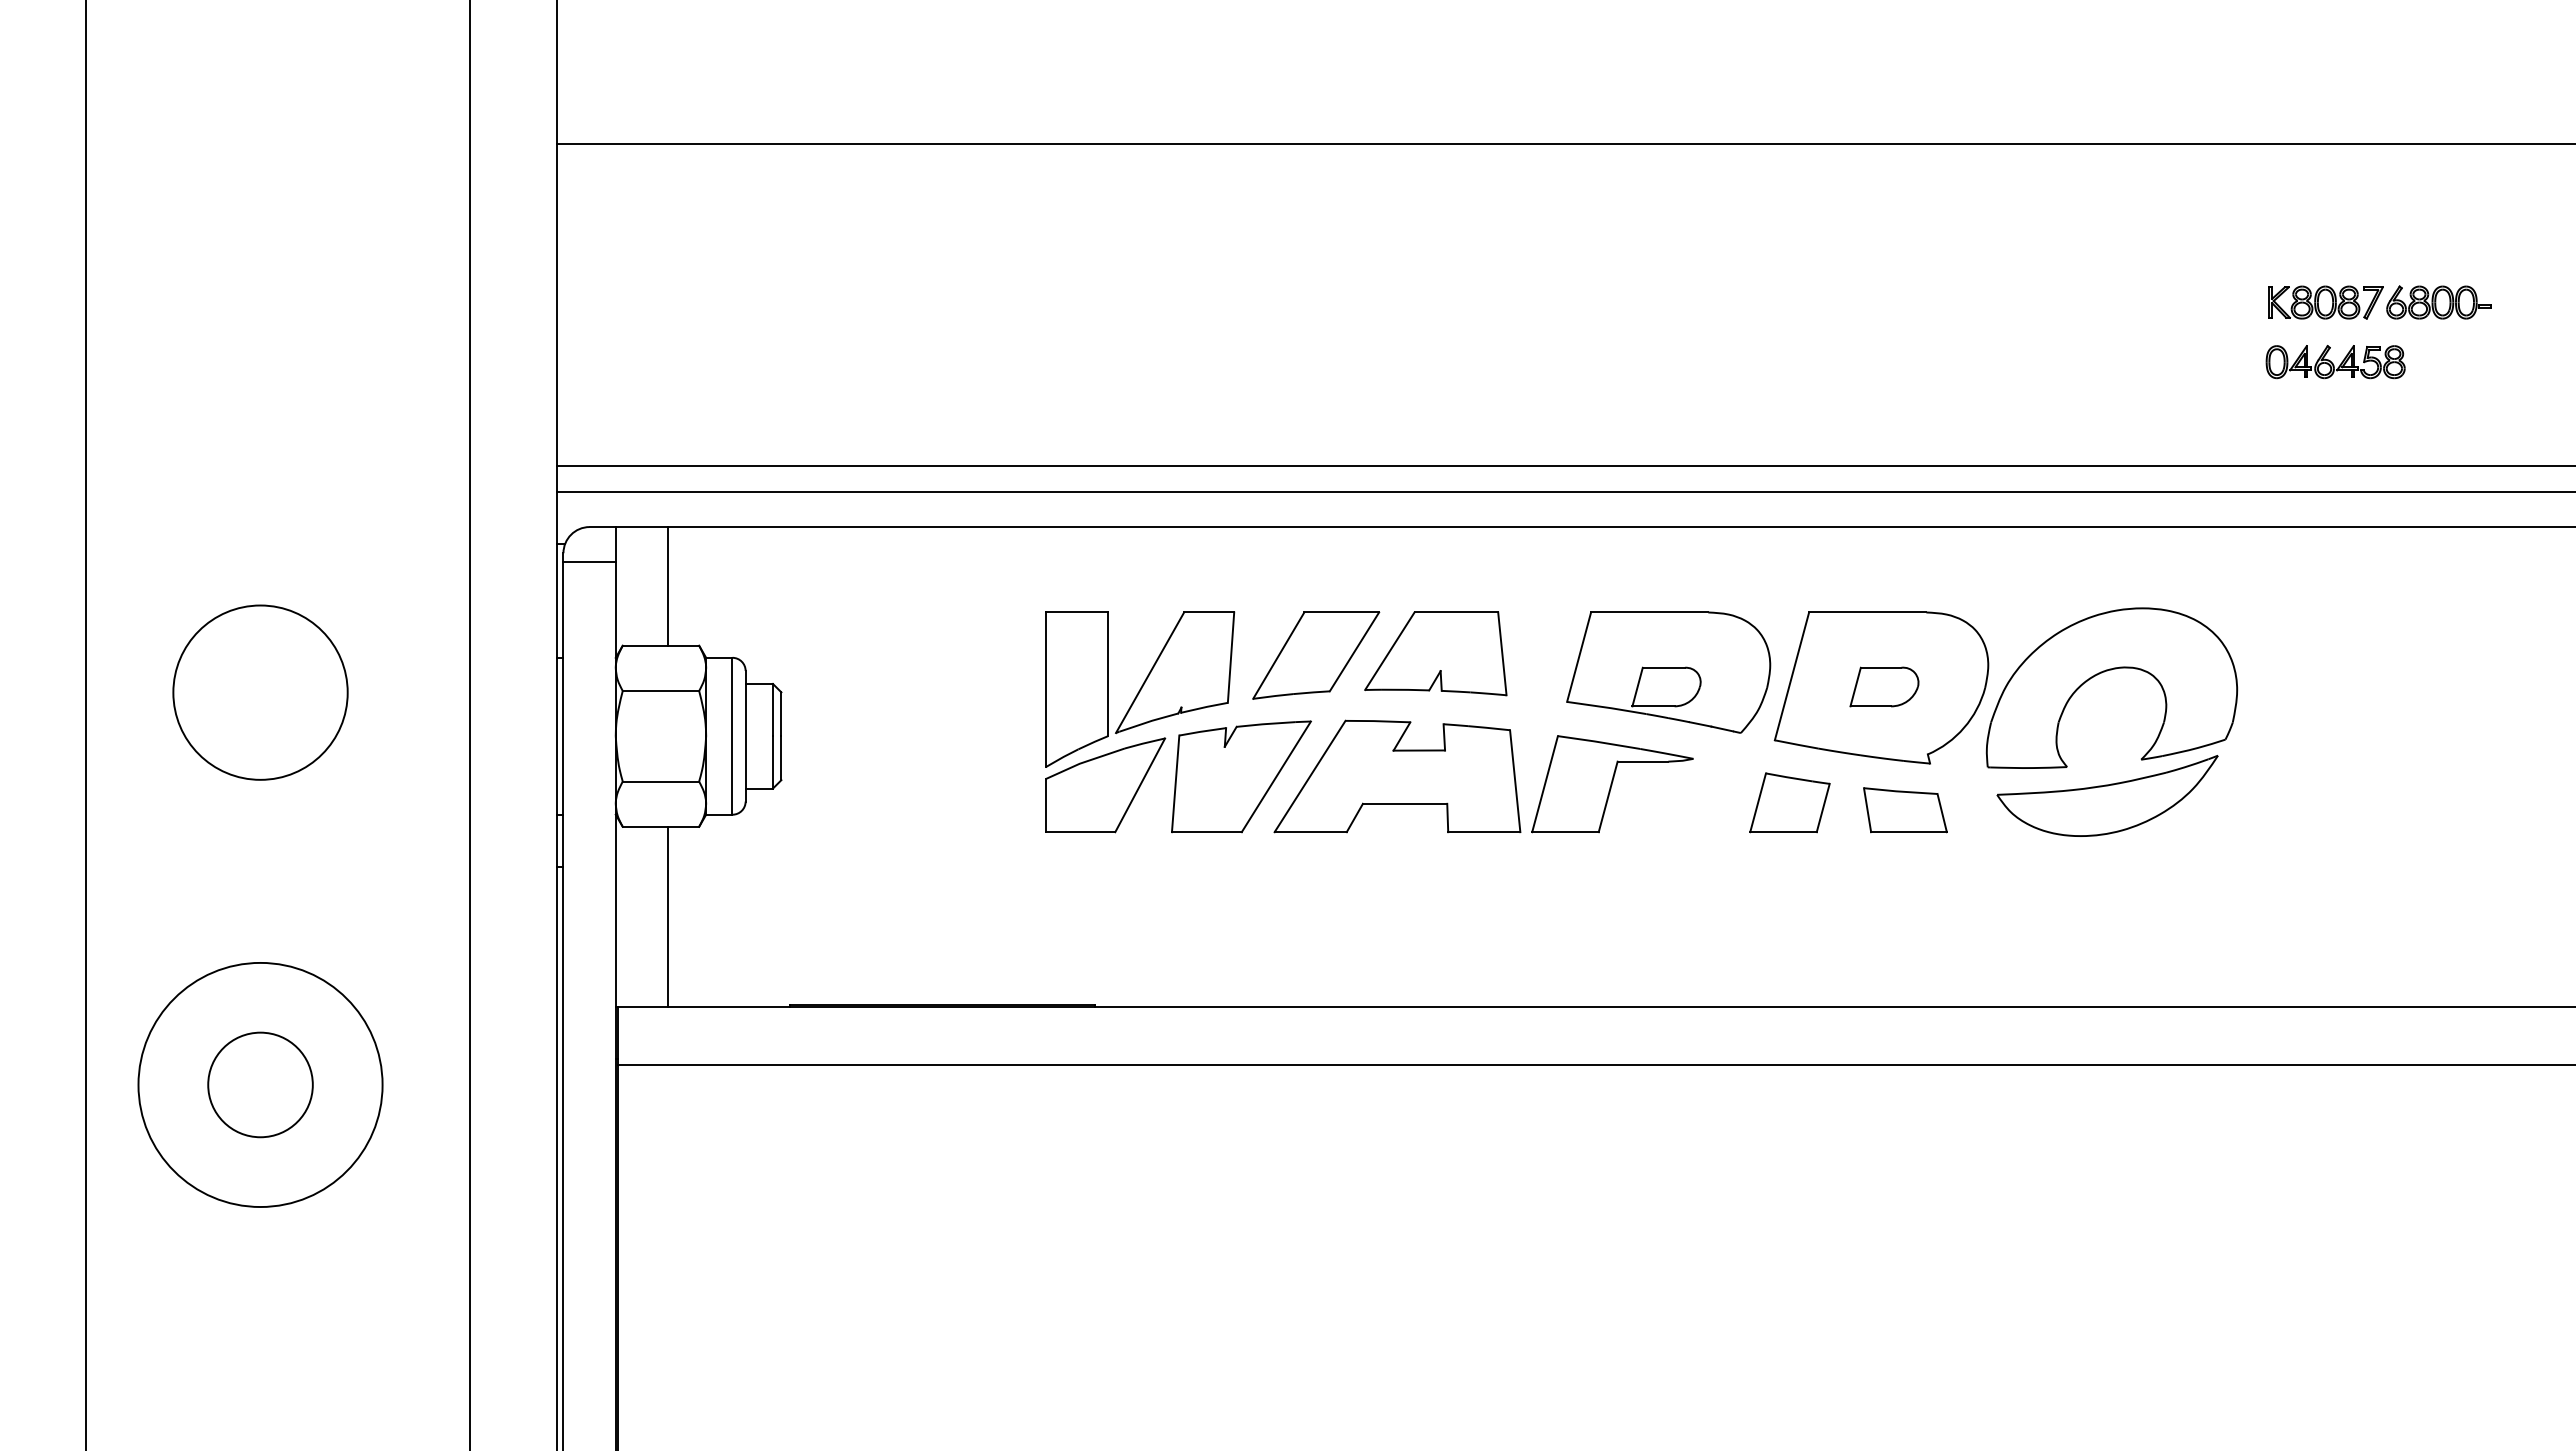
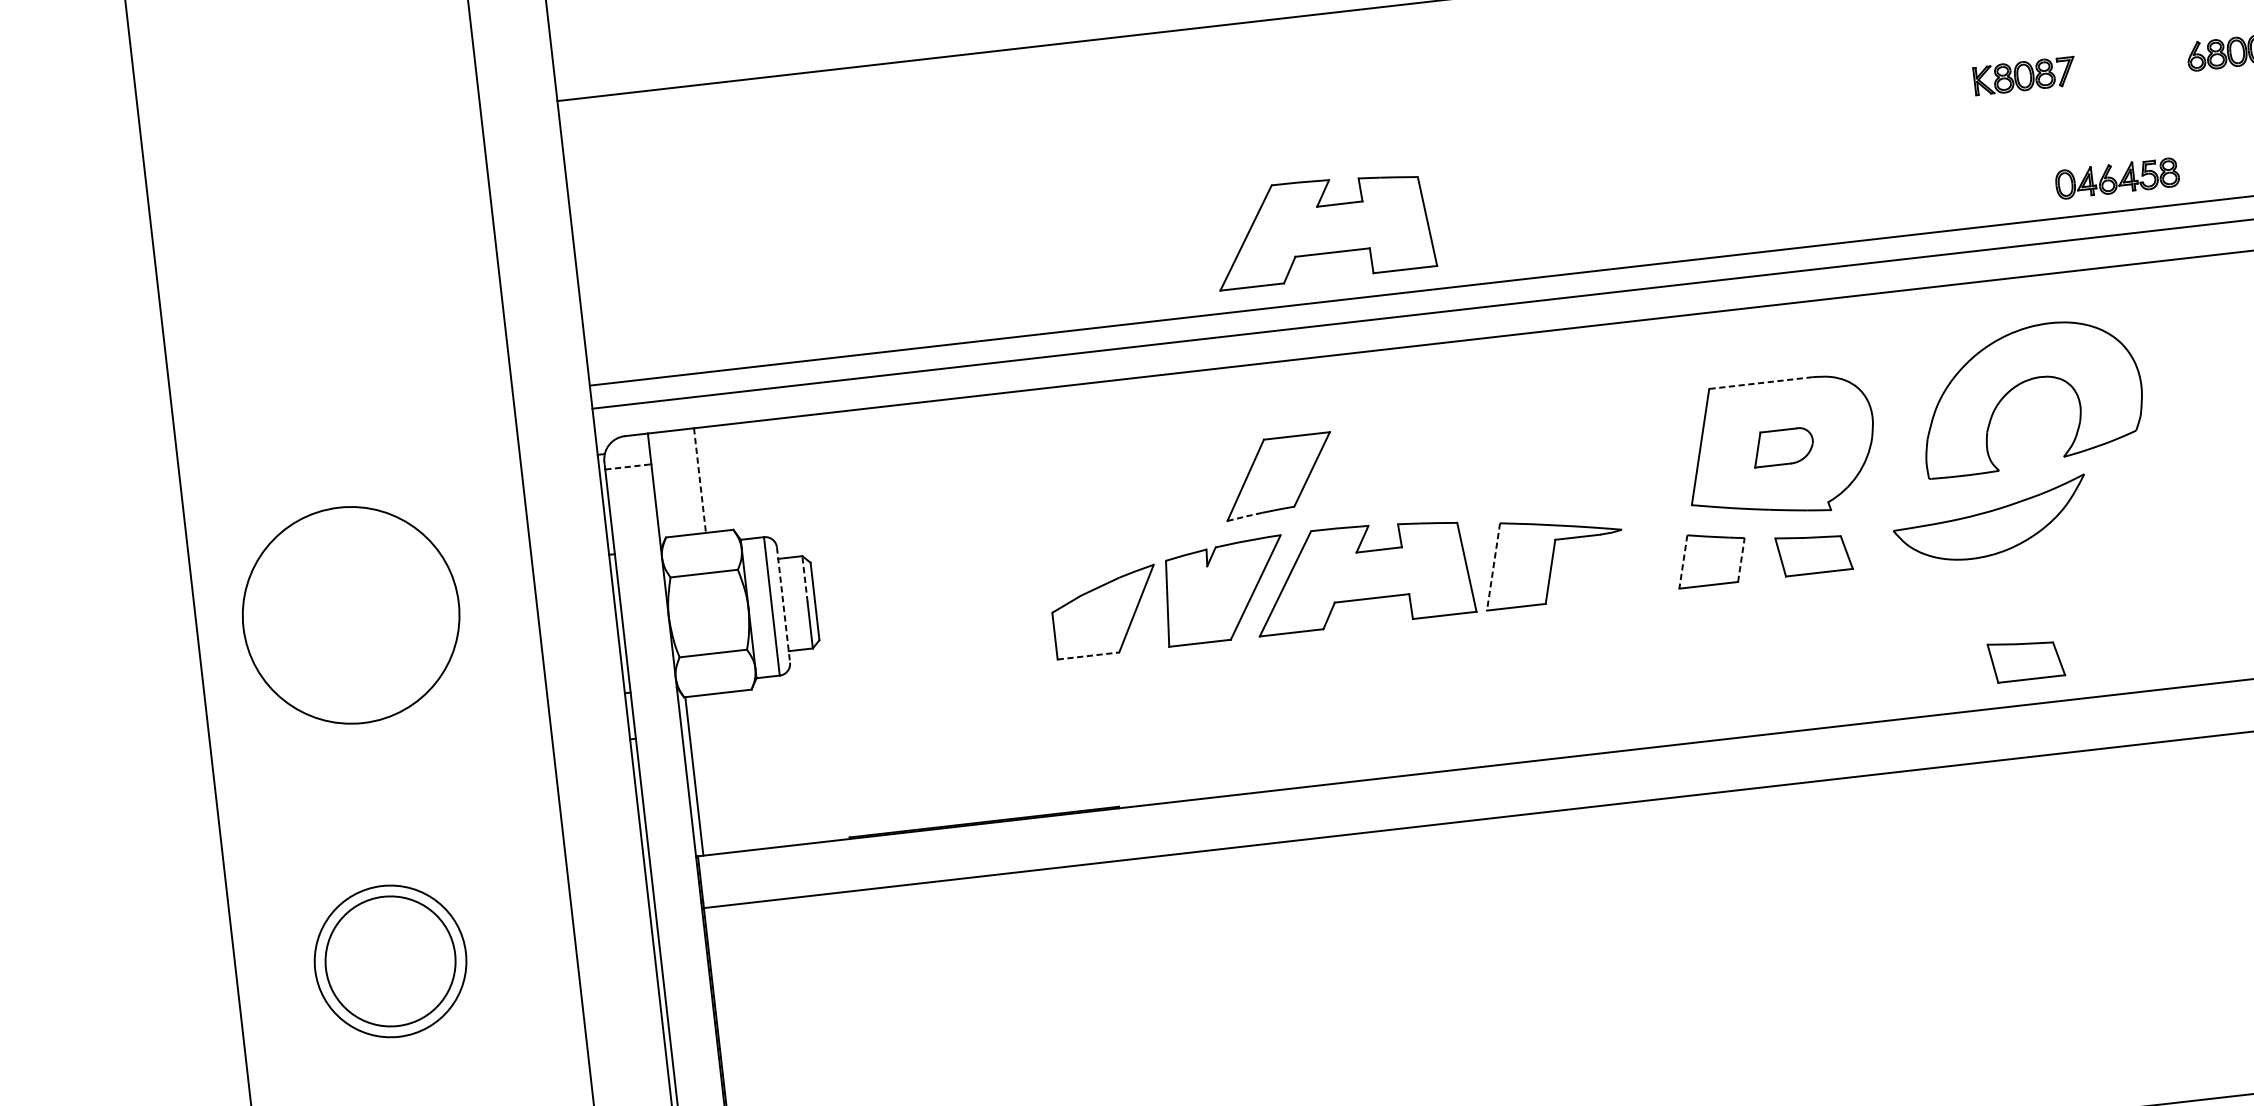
part: (2325, 302) -> (2024, 76), moved
part: (2335, 362) -> (2117, 178), moved
part: (1397, 384) -> (1323, 229), added
line: (590, 561) -> (629, 466), solid -> dashed
line: (668, 586) -> (700, 480), solid -> dashed
line: (1867, 612) -> (1760, 383), solid -> dashed
part: (1435, 653) -> (1383, 462), removed
part: (2107, 671) -> (2025, 382), moved
part: (1668, 672) -> (1591, 456), removed
part: (1140, 689) -> (1127, 524), removed
circle: (260, 692) -> (351, 615), size x1.4
line: (1273, 696) -> (1245, 516), solid -> dashed
line: (772, 709) -> (804, 578), solid -> dashed
line: (745, 736) -> (783, 605), solid -> dashed
line: (1545, 784) -> (1493, 567), solid -> dashed
line: (1757, 803) -> (1682, 562), solid -> dashed
line: (1823, 808) -> (1741, 560), solid -> dashed
line: (1080, 832) -> (1088, 656), solid -> dashed
line: (668, 916) -> (694, 776), moved
part: (2129, 956) -> (2026, 660), added
circle: (260, 1084) -> (390, 961), size x0.7
circle: (260, 1084) -> (390, 961), size x1.4

